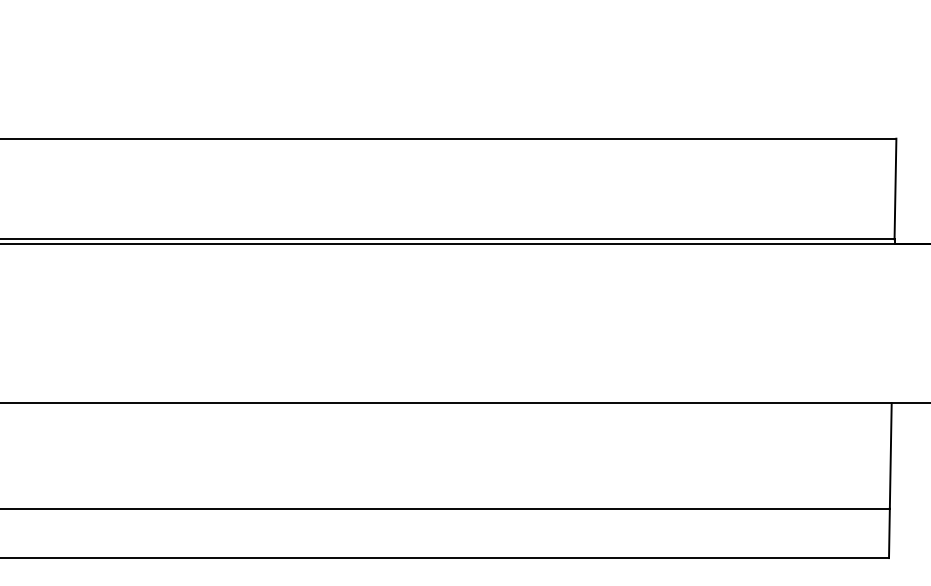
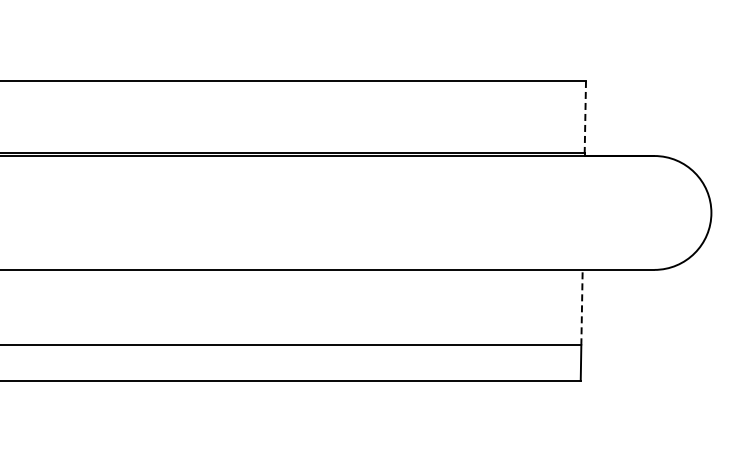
line: (895, 188) -> (585, 116), solid -> dashed
line: (891, 455) -> (582, 307), solid -> dashed

